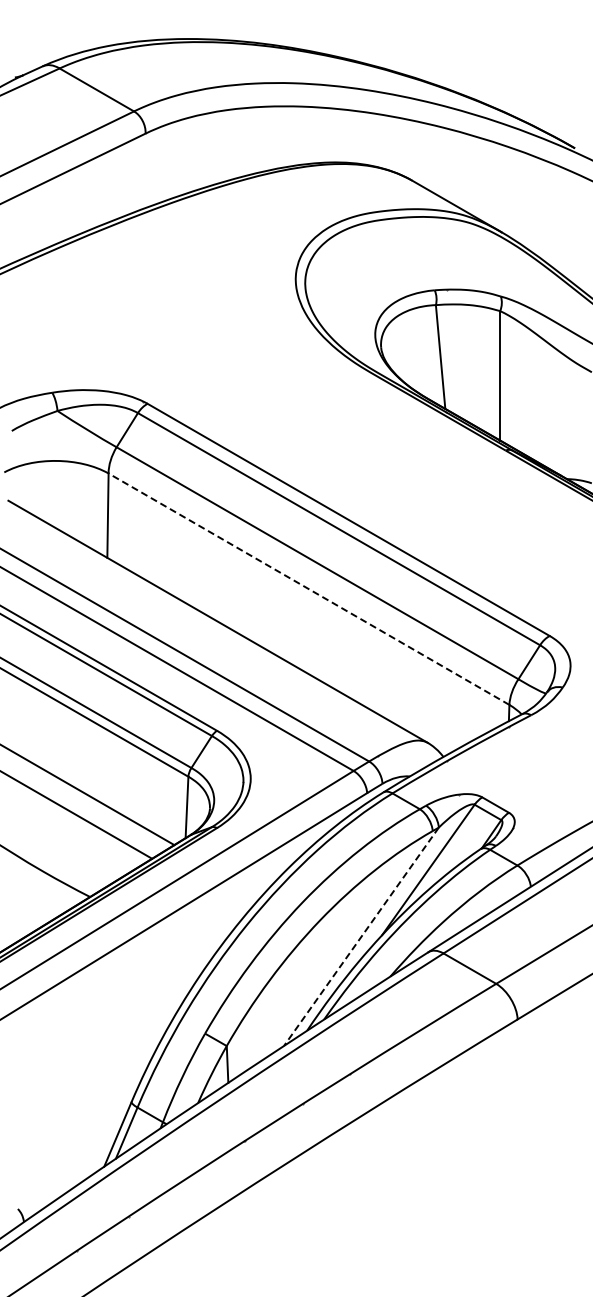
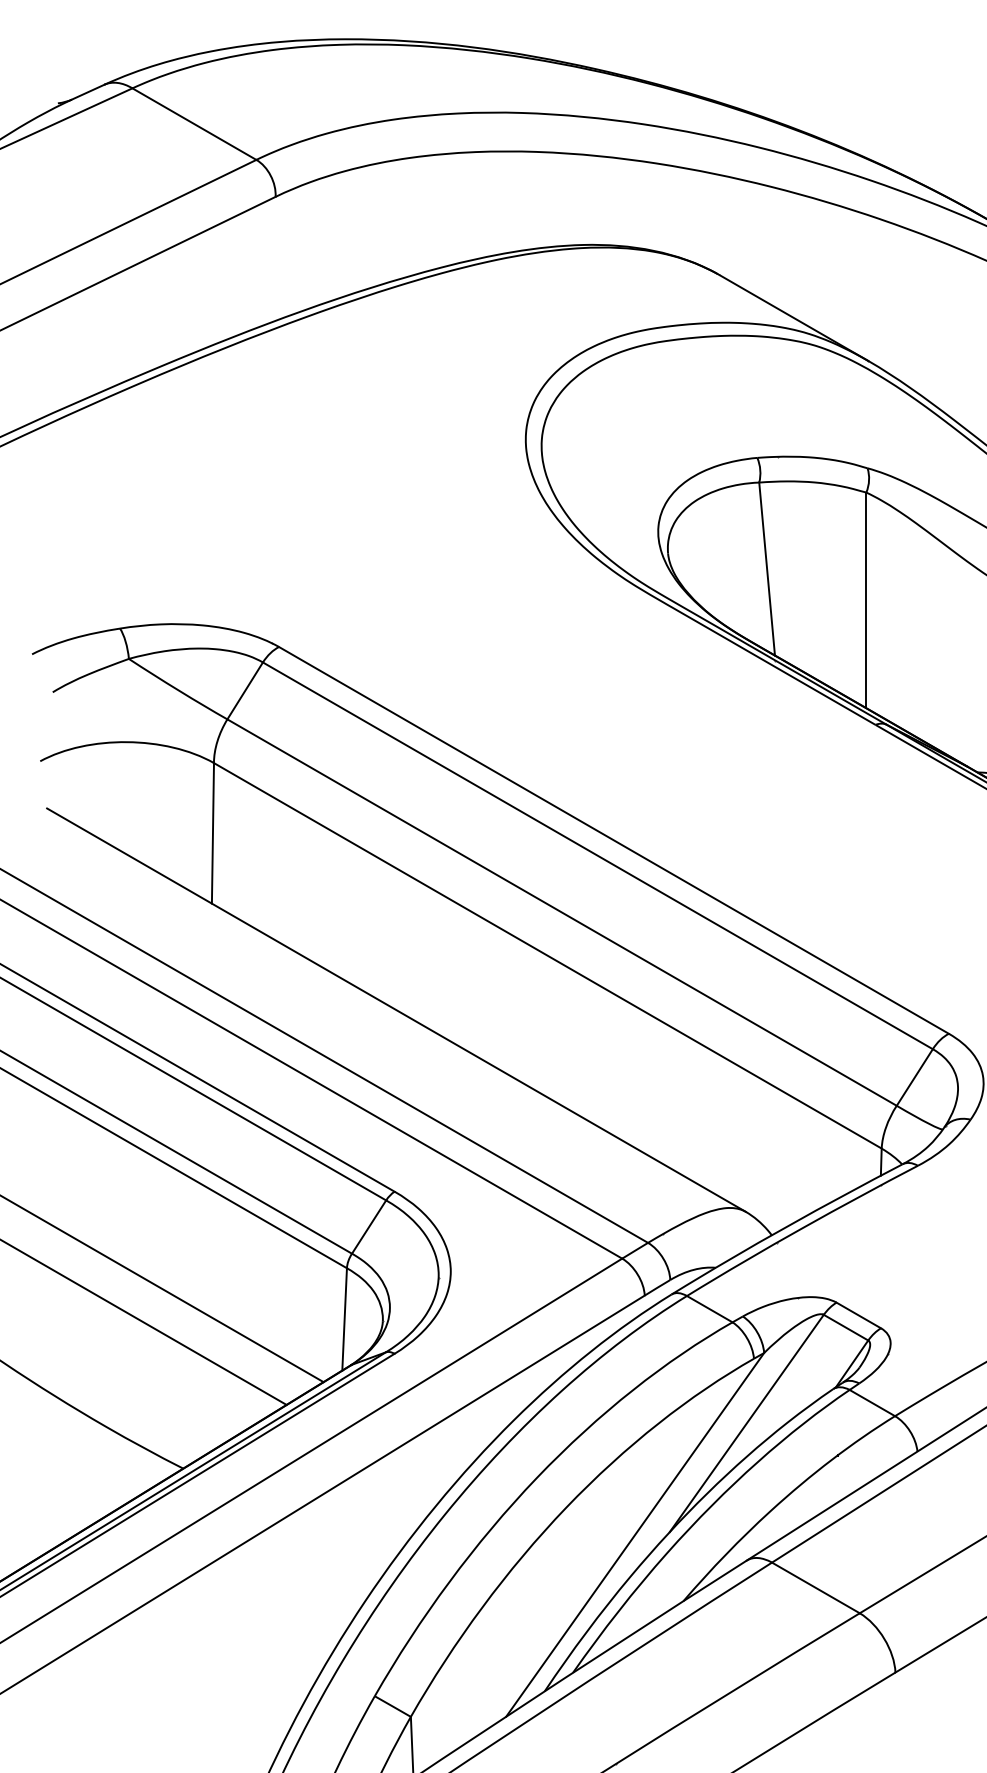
line: (308, 588) -> (547, 954), dashed -> solid
line: (361, 936) -> (635, 1534), dashed -> solid

